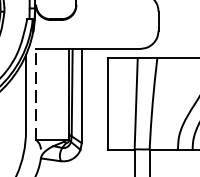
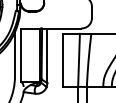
line: (35, 95) -> (20, 55), dashed -> solid

